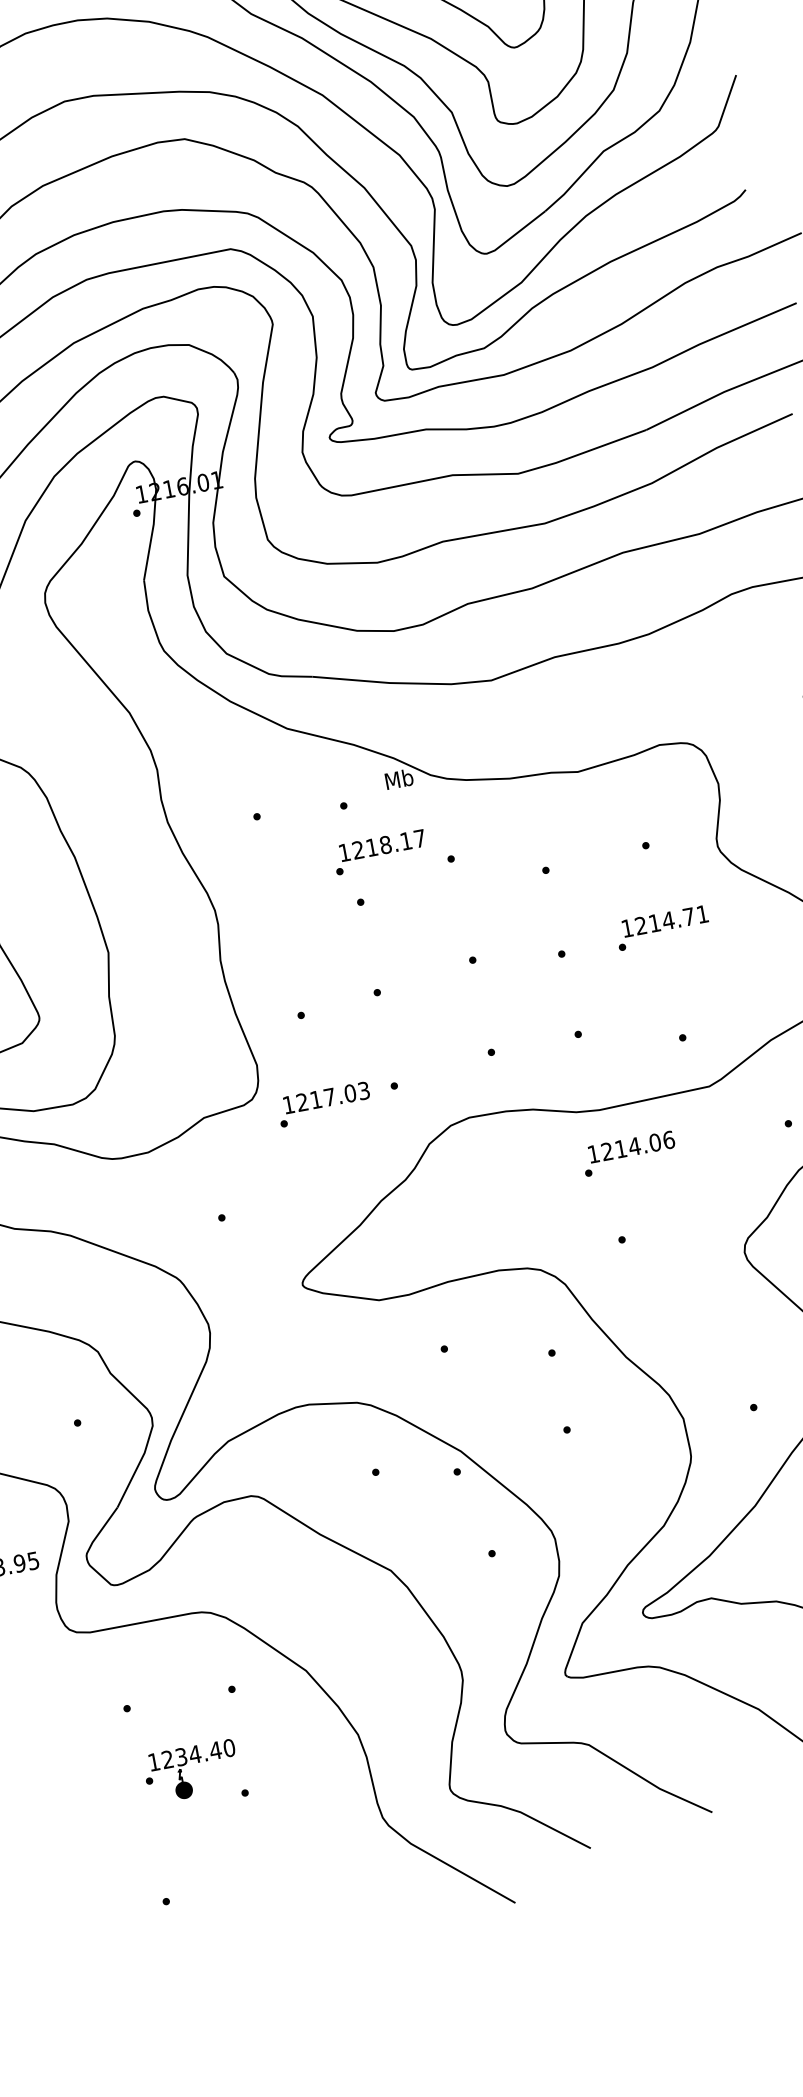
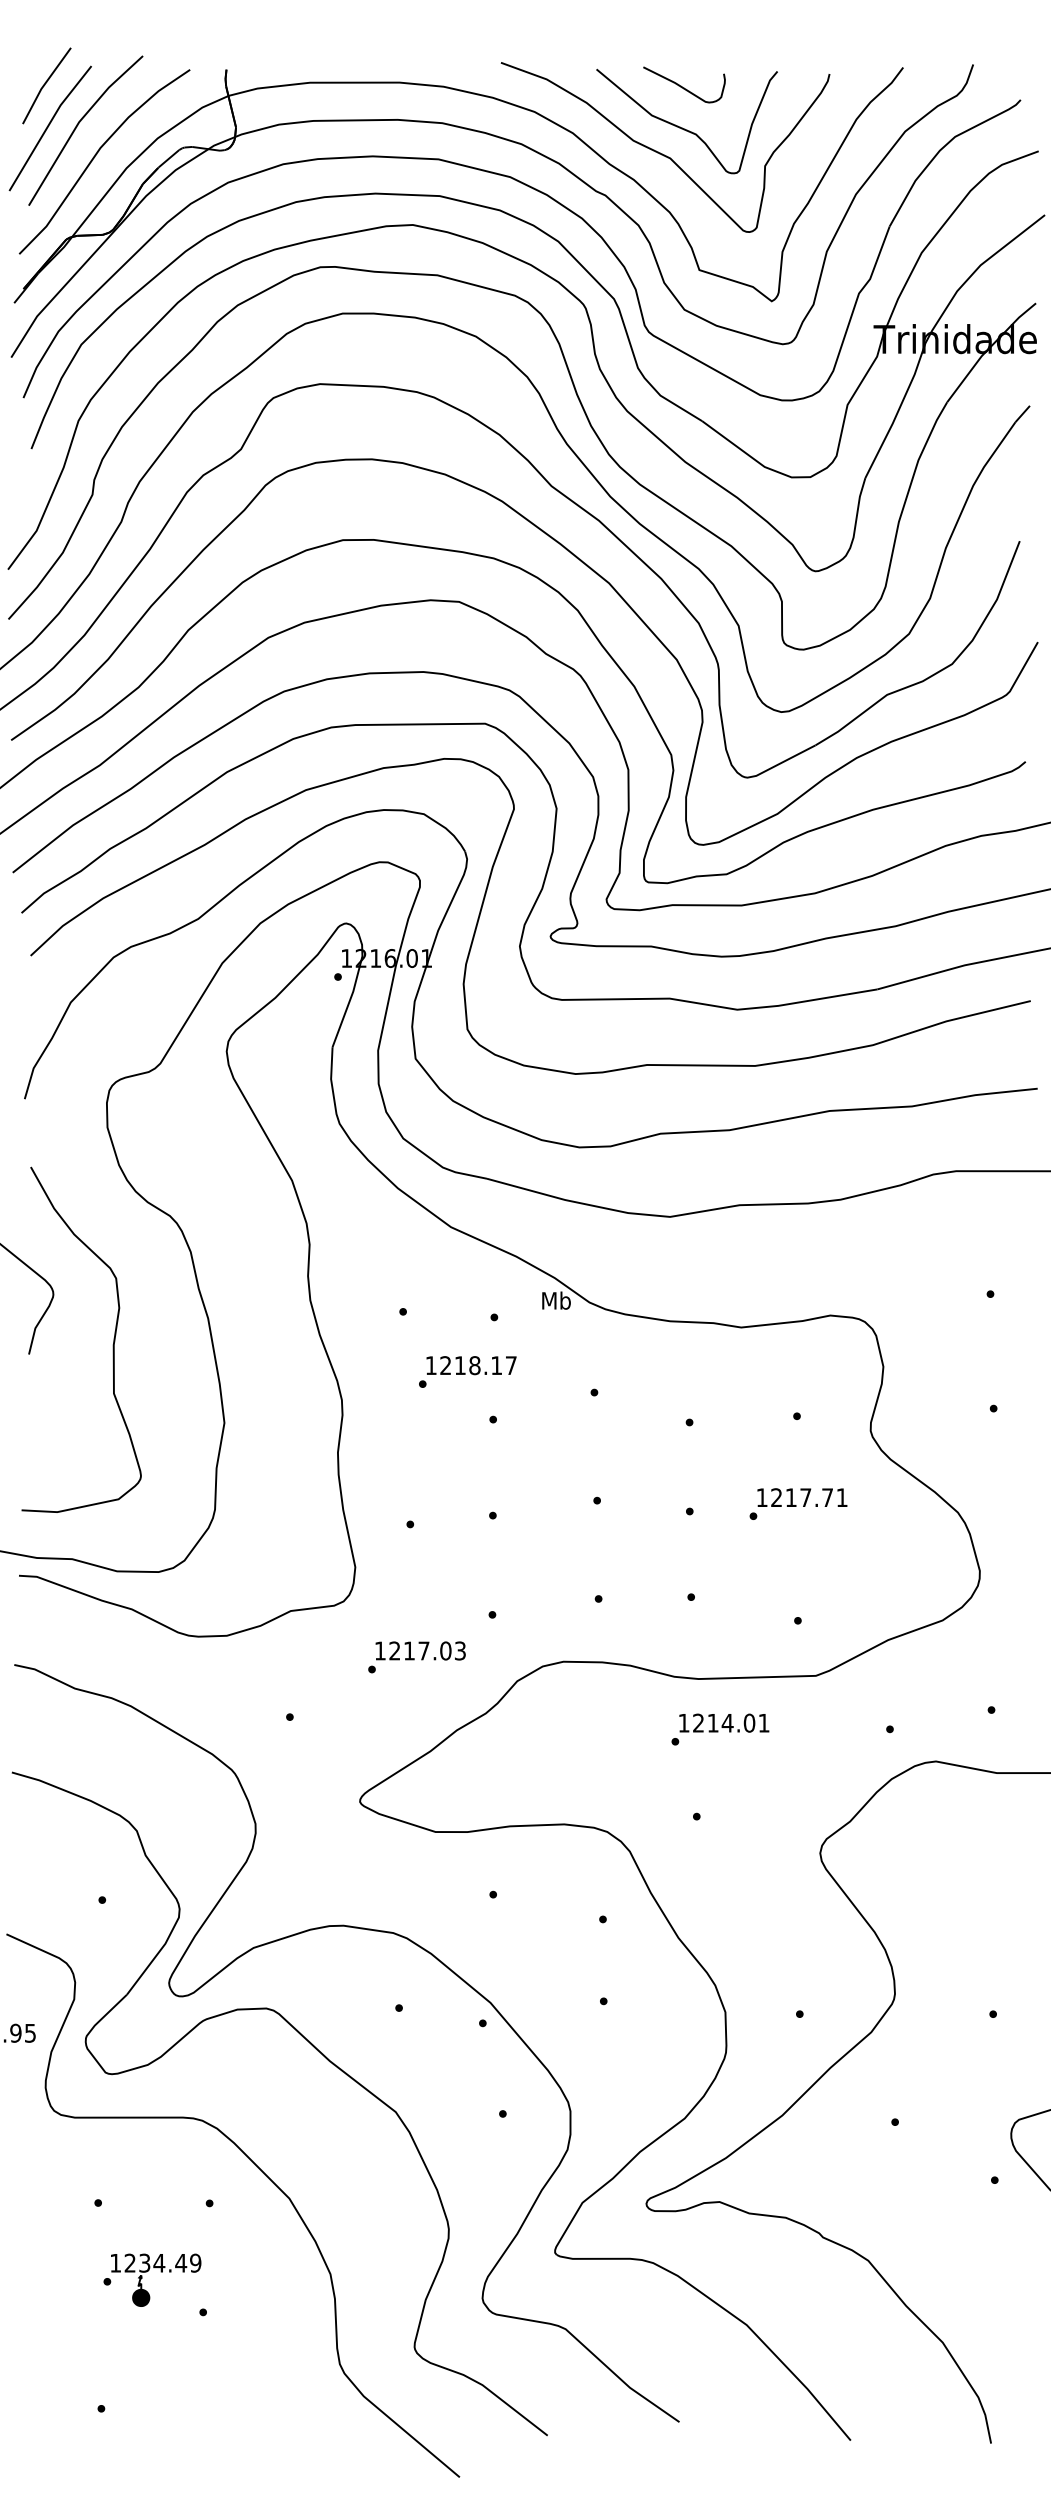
text: (379, 851) -> (467, 1371), moved
text: (668, 920) -> (805, 1497), 1214.71 -> 1217.71
text: (323, 1104) -> (416, 1657), moved
text: (668, 1139) -> (763, 1722), 1214.06 -> 1214.01
text: (229, 1748) -> (195, 2263), 1234.40 -> 1234.49

